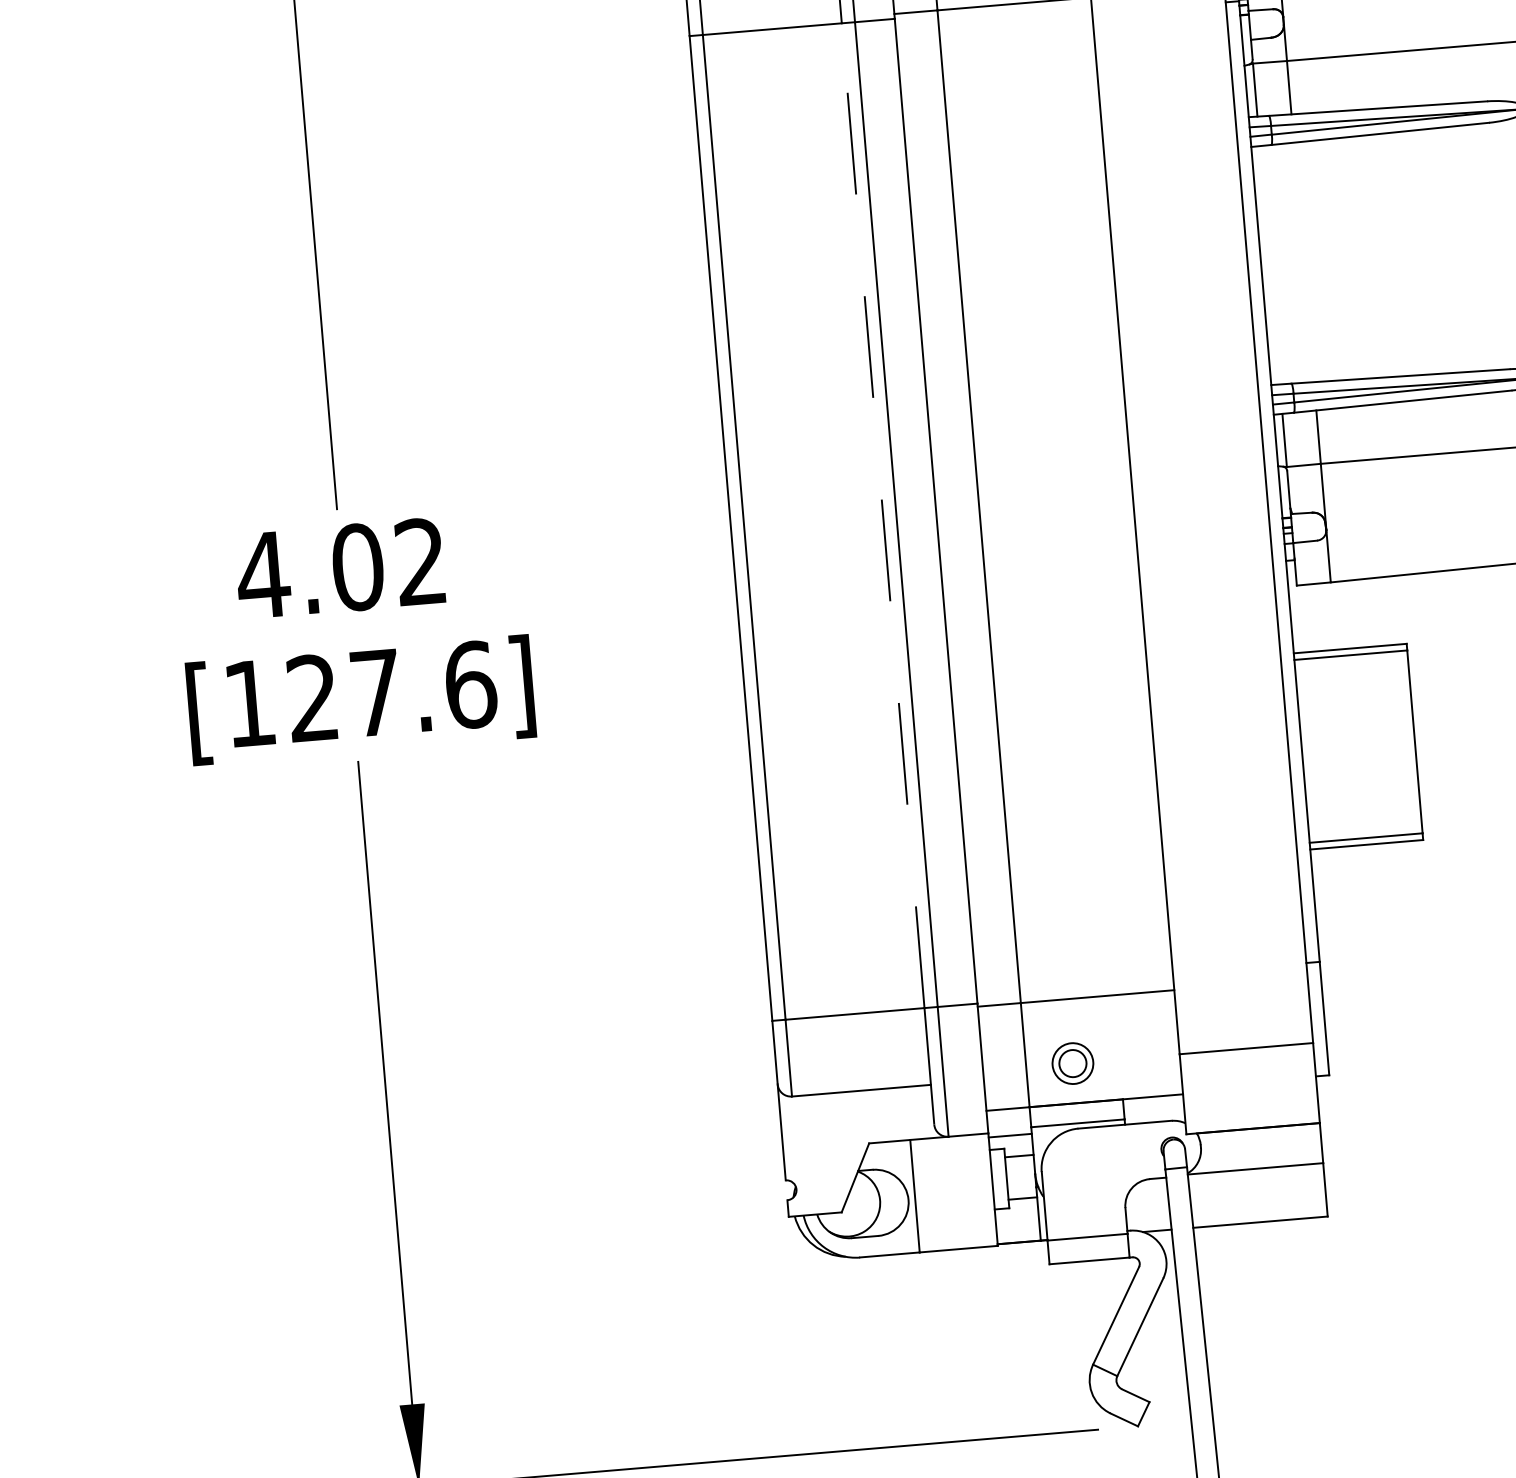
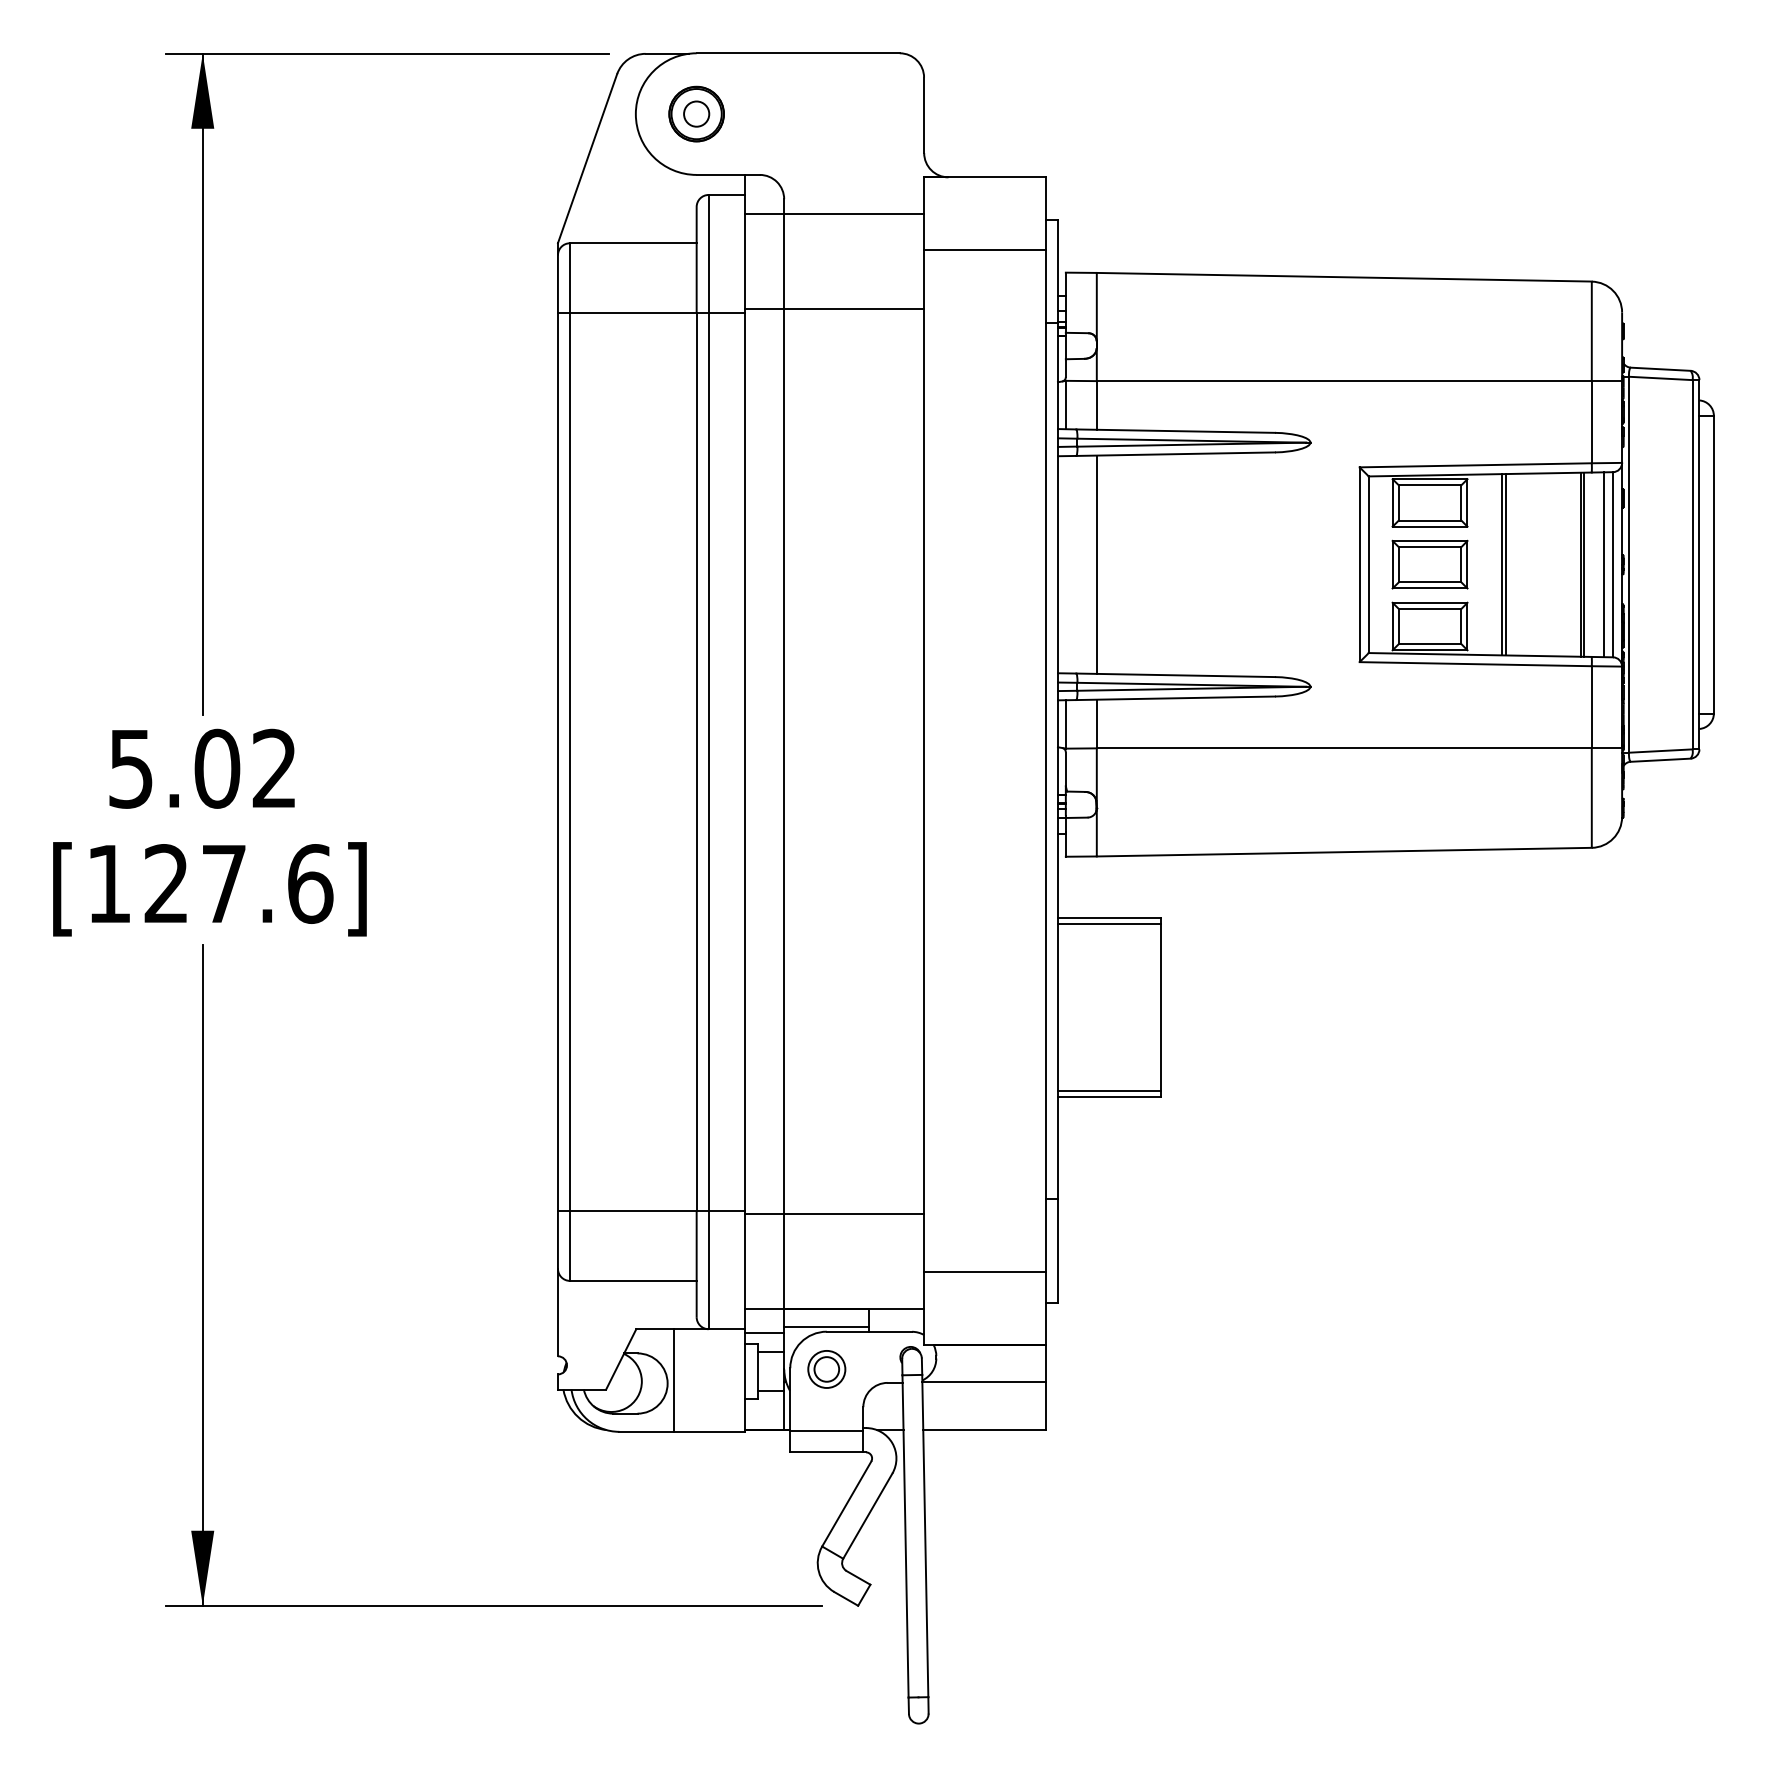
line: (1303, 262) -> (1096, 564), added
line: (883, 516) -> (696, 762), dashed -> solid
text: (262, 576) -> (130, 769), 4.02 -> 5.02
part: (1072, 1063) -> (826, 1369), moved

